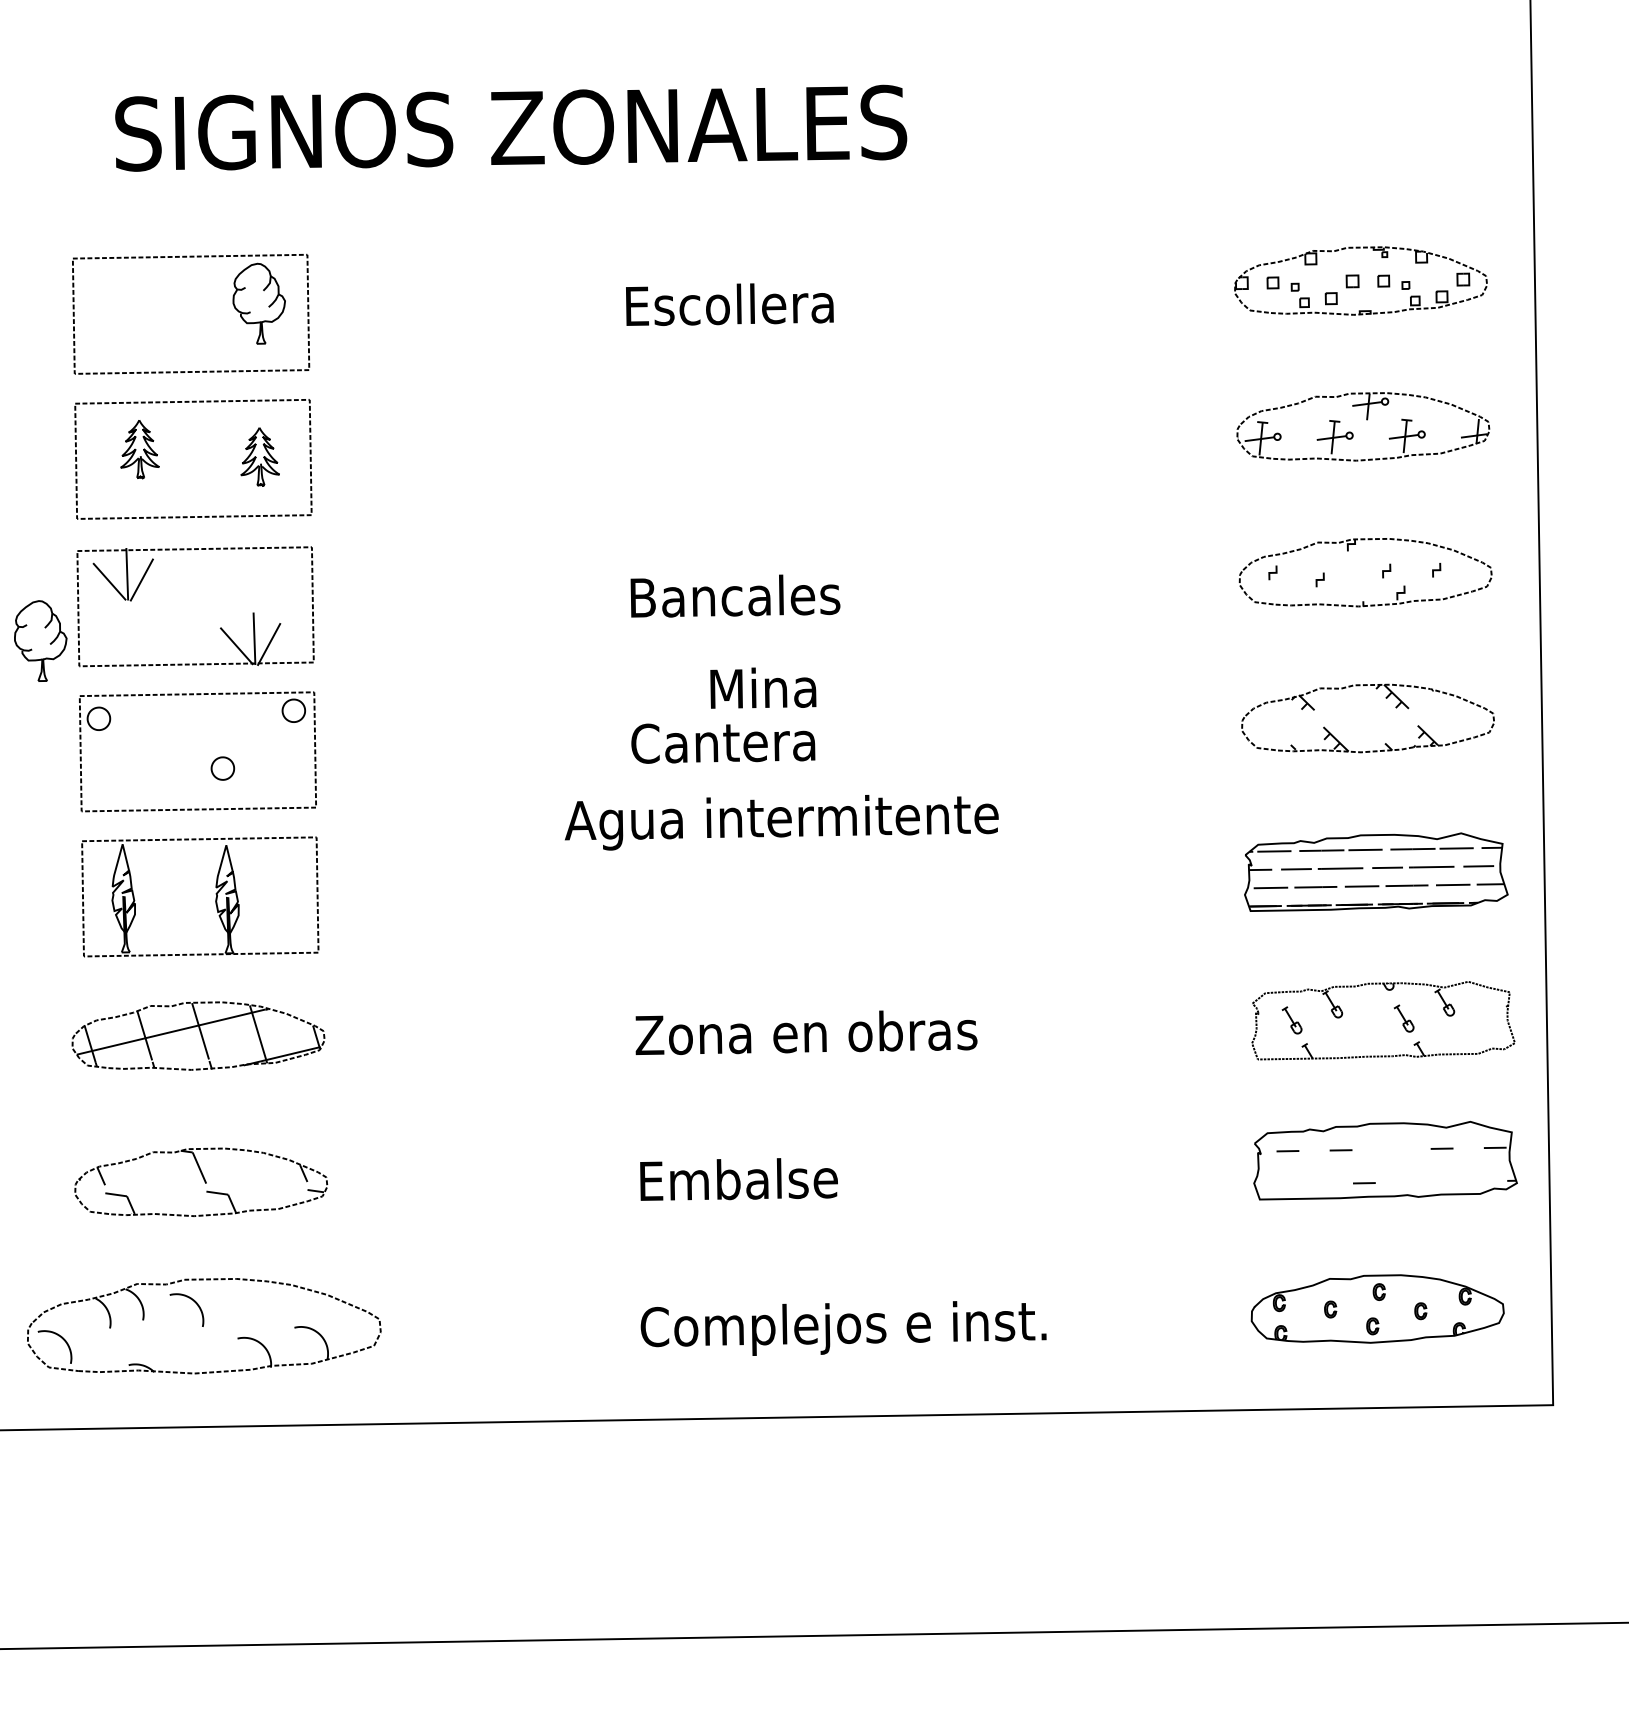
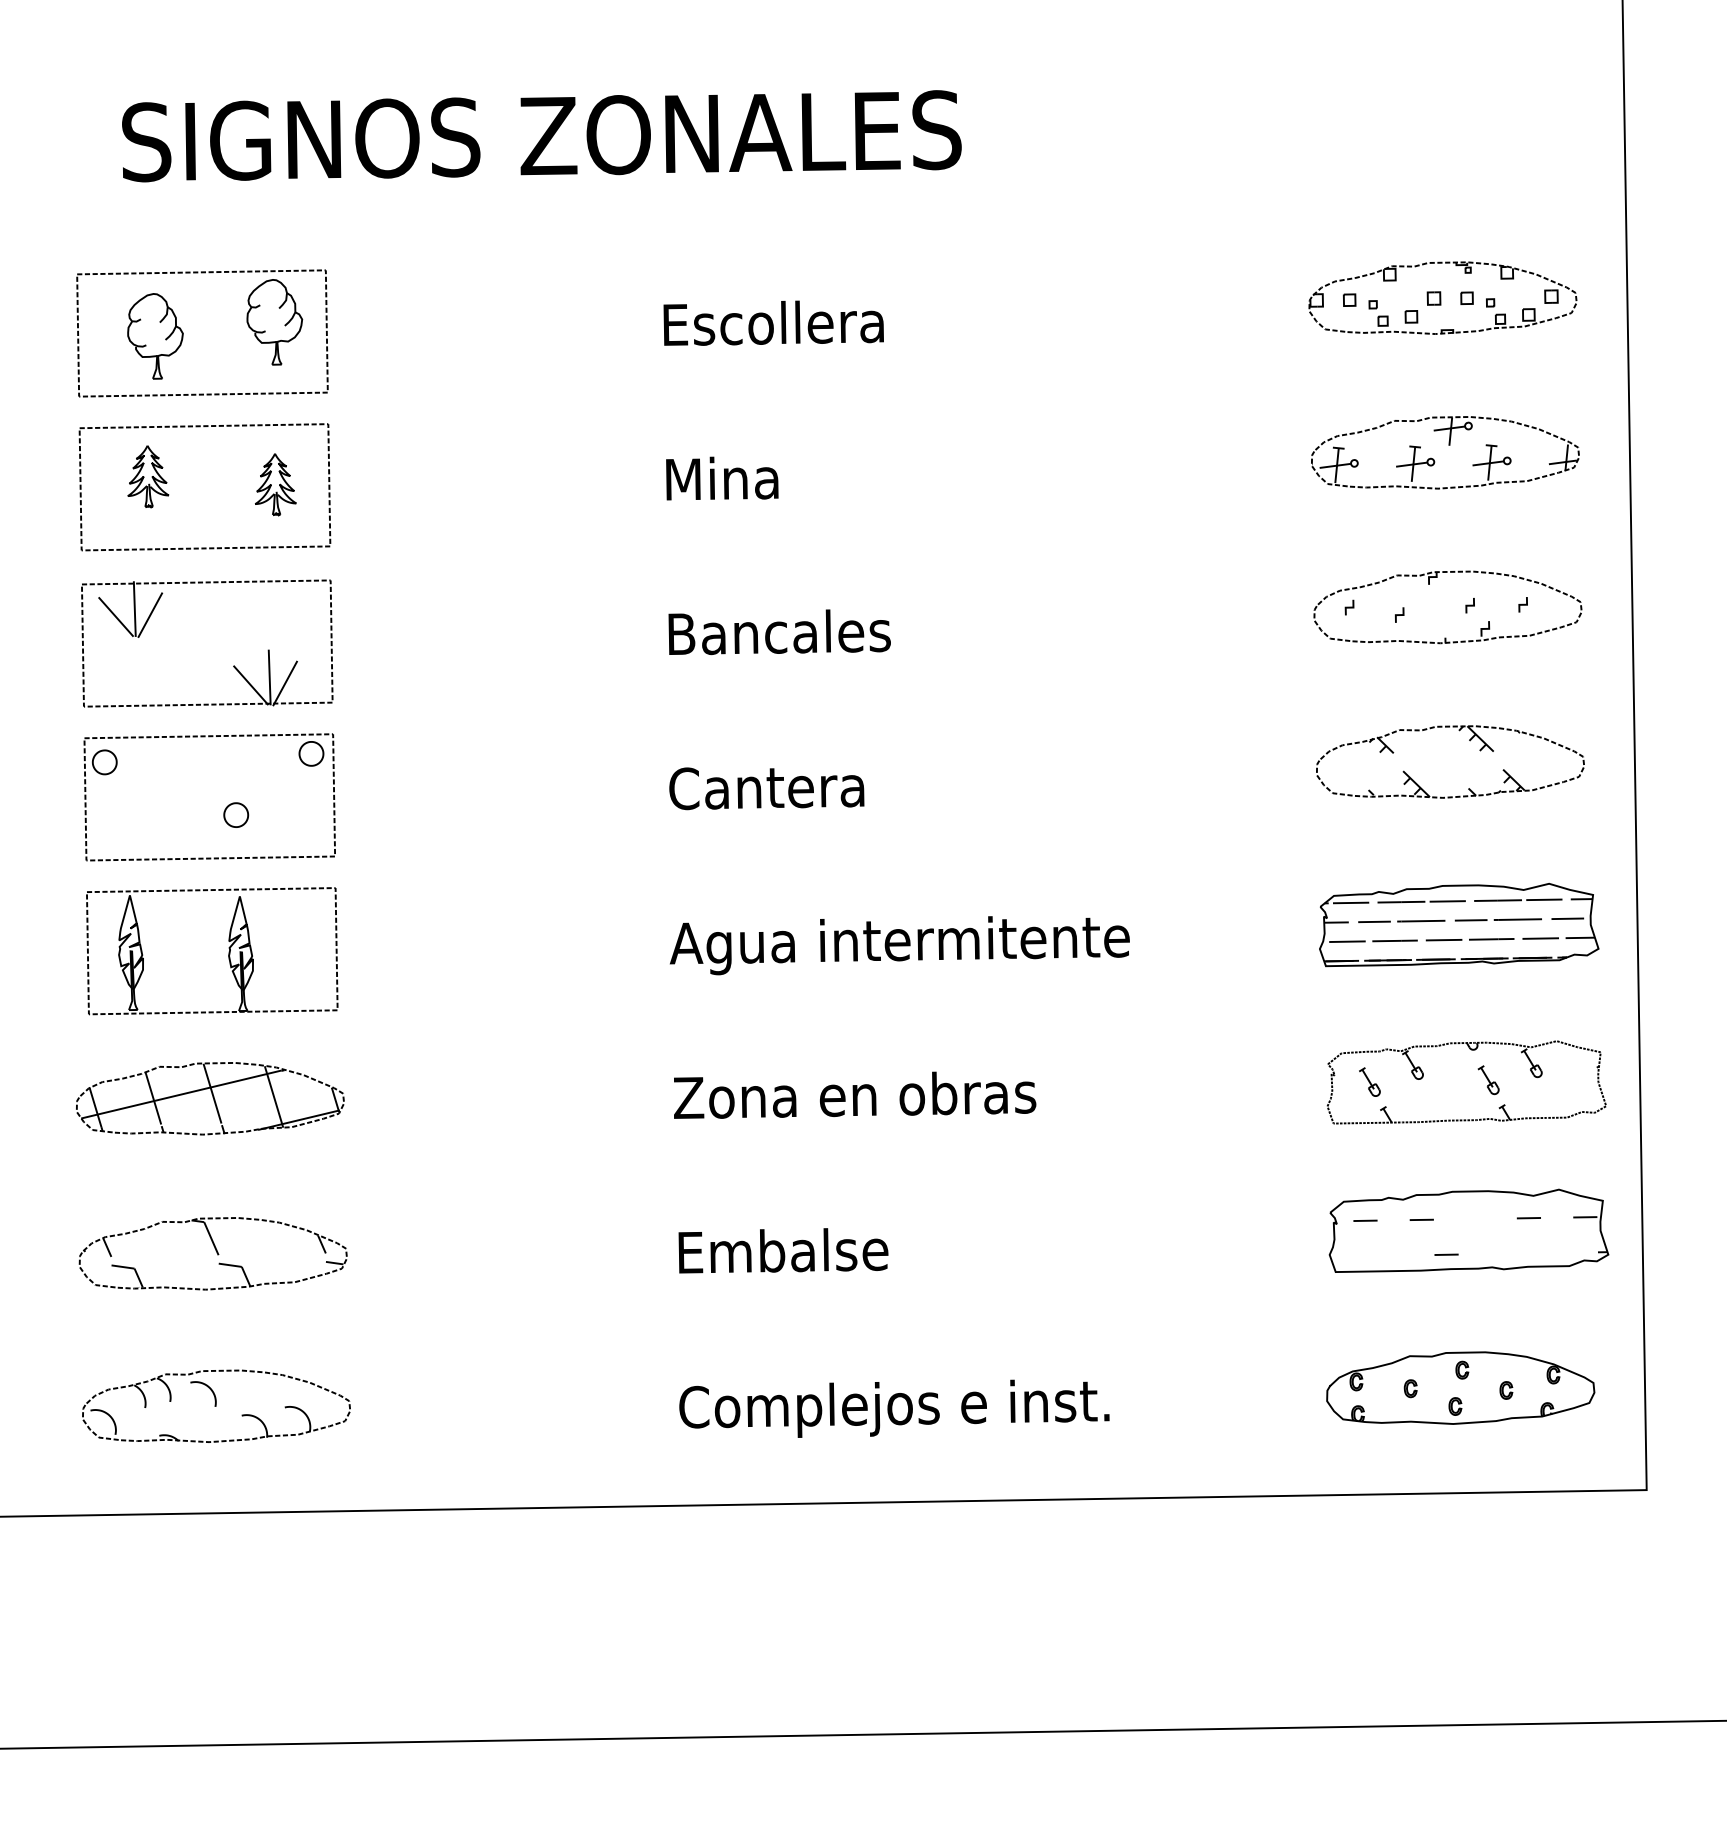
part: (40, 640) -> (155, 335), moved
text: (763, 687) -> (722, 477), moved
text: (781, 822) -> (899, 945), moved
part: (204, 1325) -> (216, 1405), size x0.71

